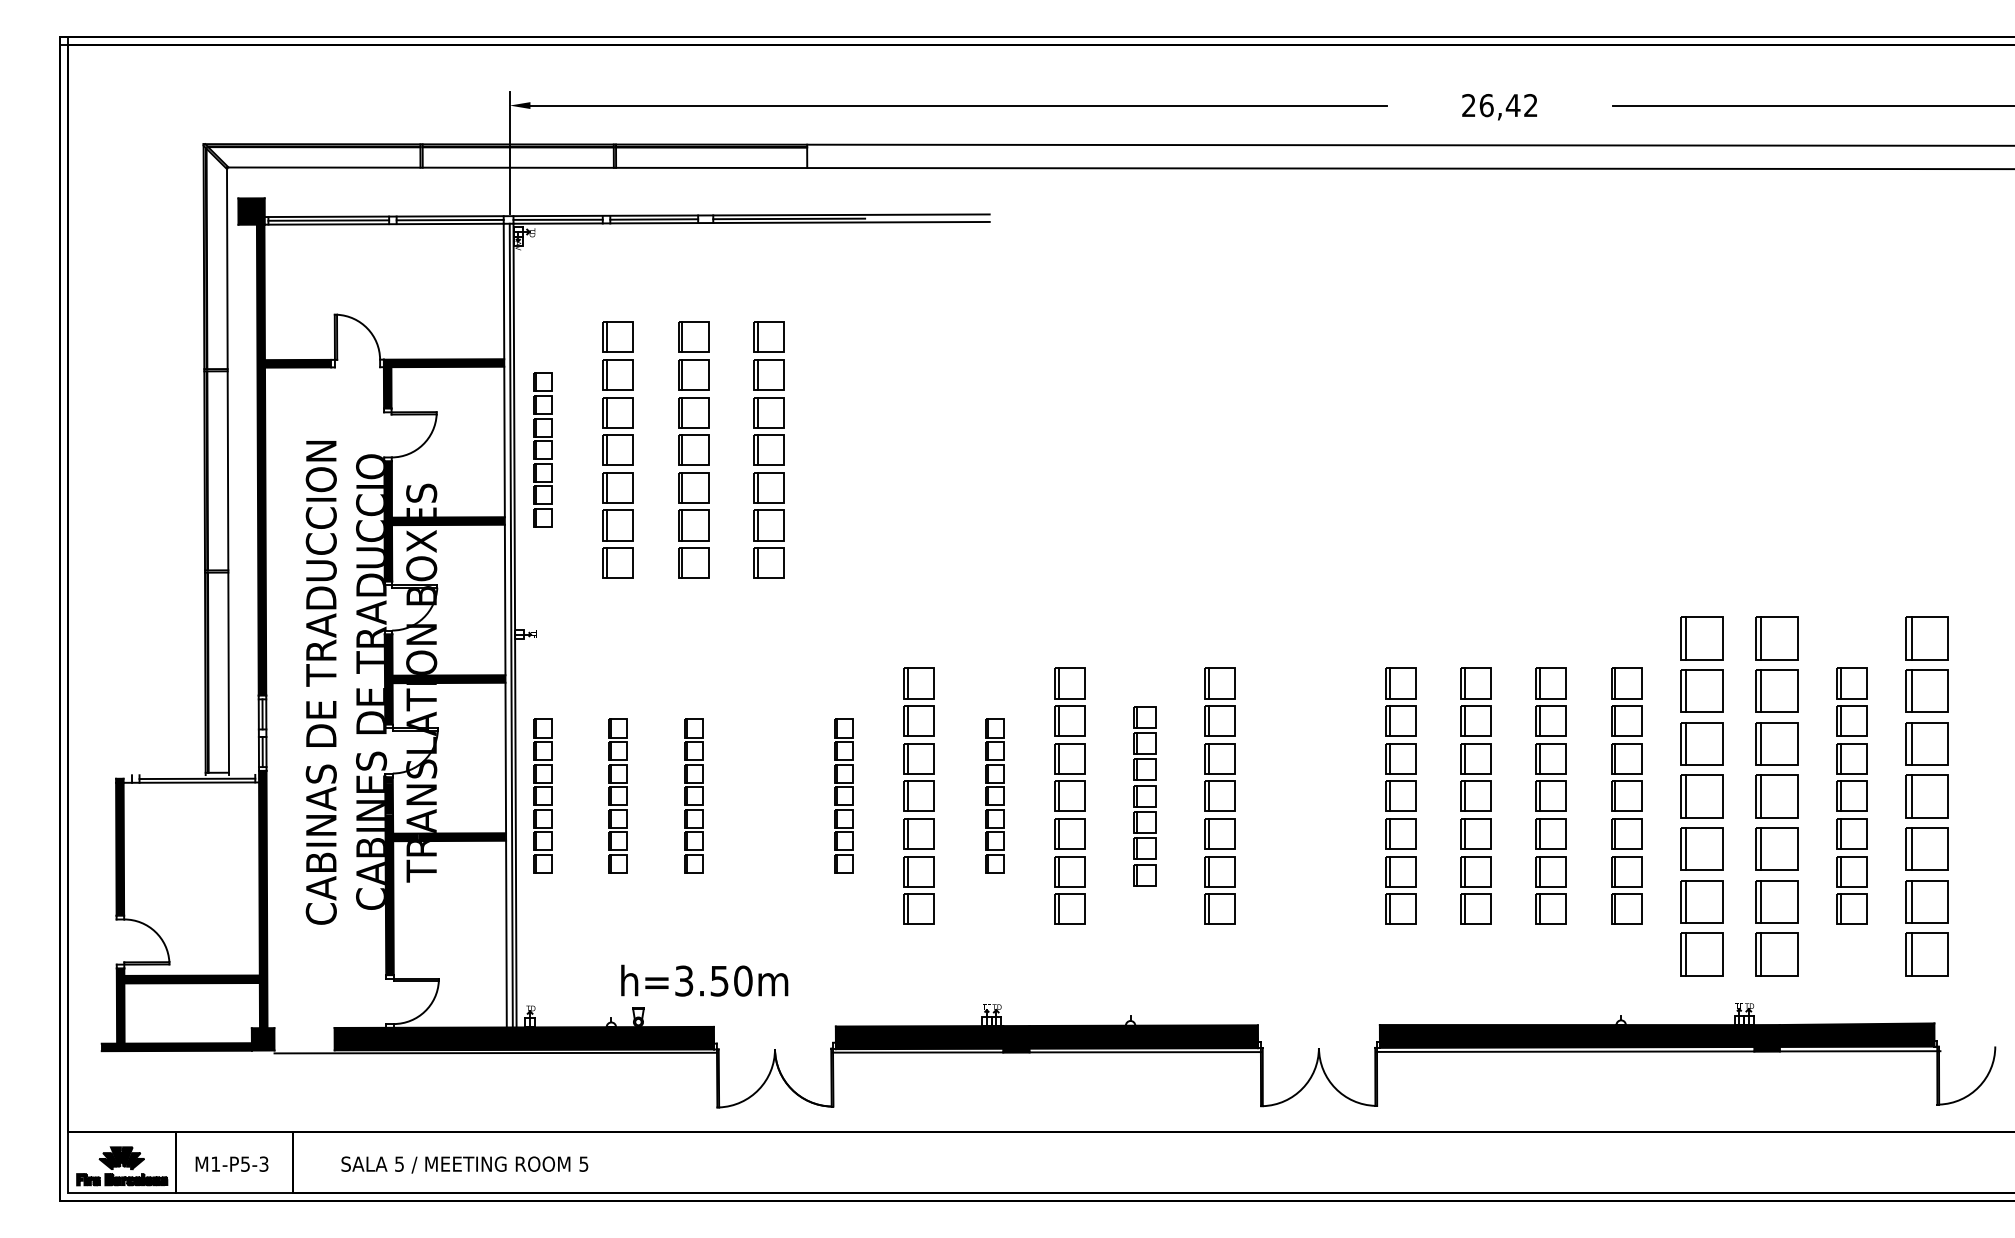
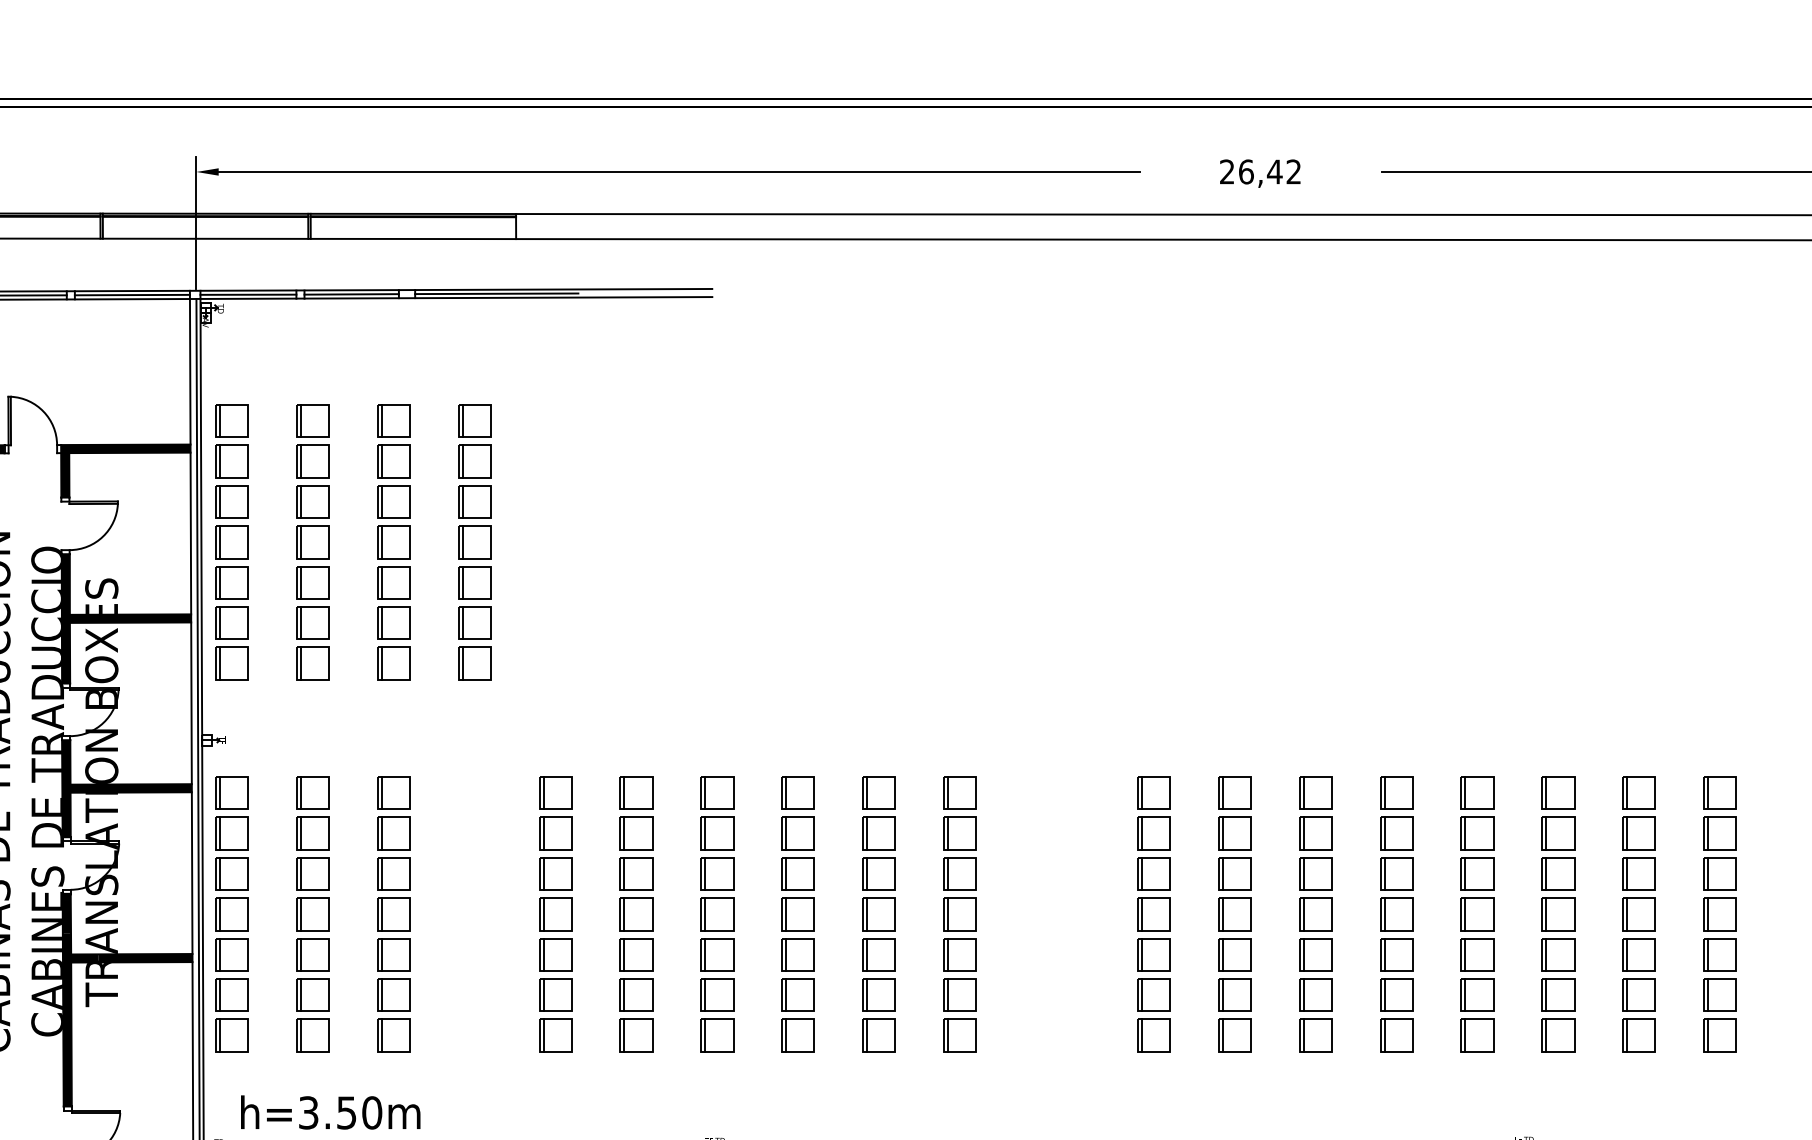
part: (542, 449) -> (231, 541), size x1.67
part: (542, 795) -> (231, 913), size x1.67
part: (617, 795) -> (312, 913), size x1.67
part: (693, 795) -> (393, 913), size x1.67
part: (843, 795) -> (555, 913), size x1.67
part: (994, 795) -> (717, 913), size x1.67
part: (1144, 795) -> (878, 913), size x1.43
part: (1701, 795) -> (1477, 913), size x0.71
part: (1776, 795) -> (1557, 913), size x0.71
part: (1927, 795) -> (1720, 913), size x0.71
text: (704, 980) -> (330, 1112), moved

